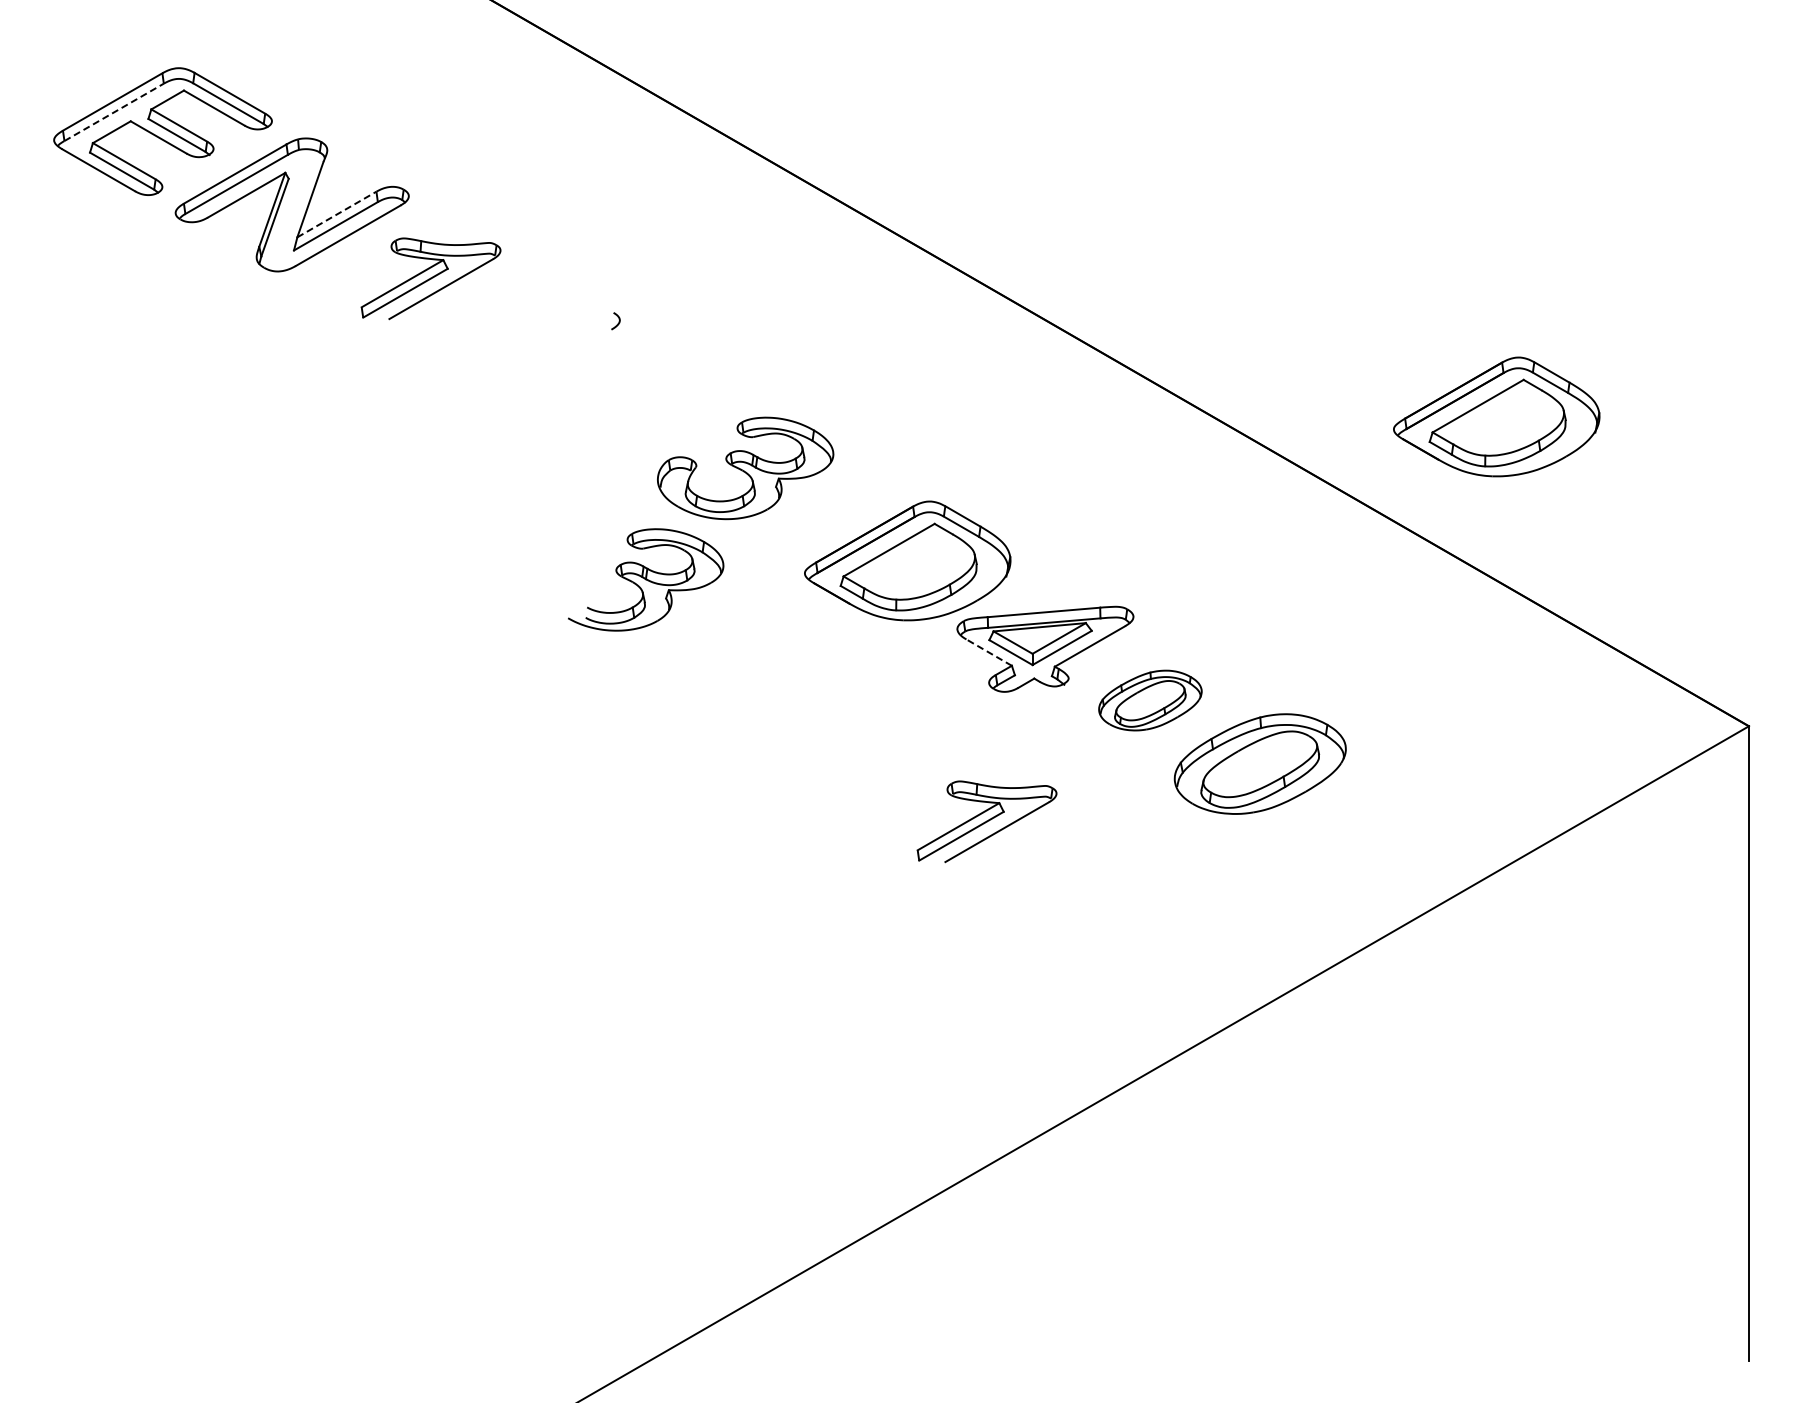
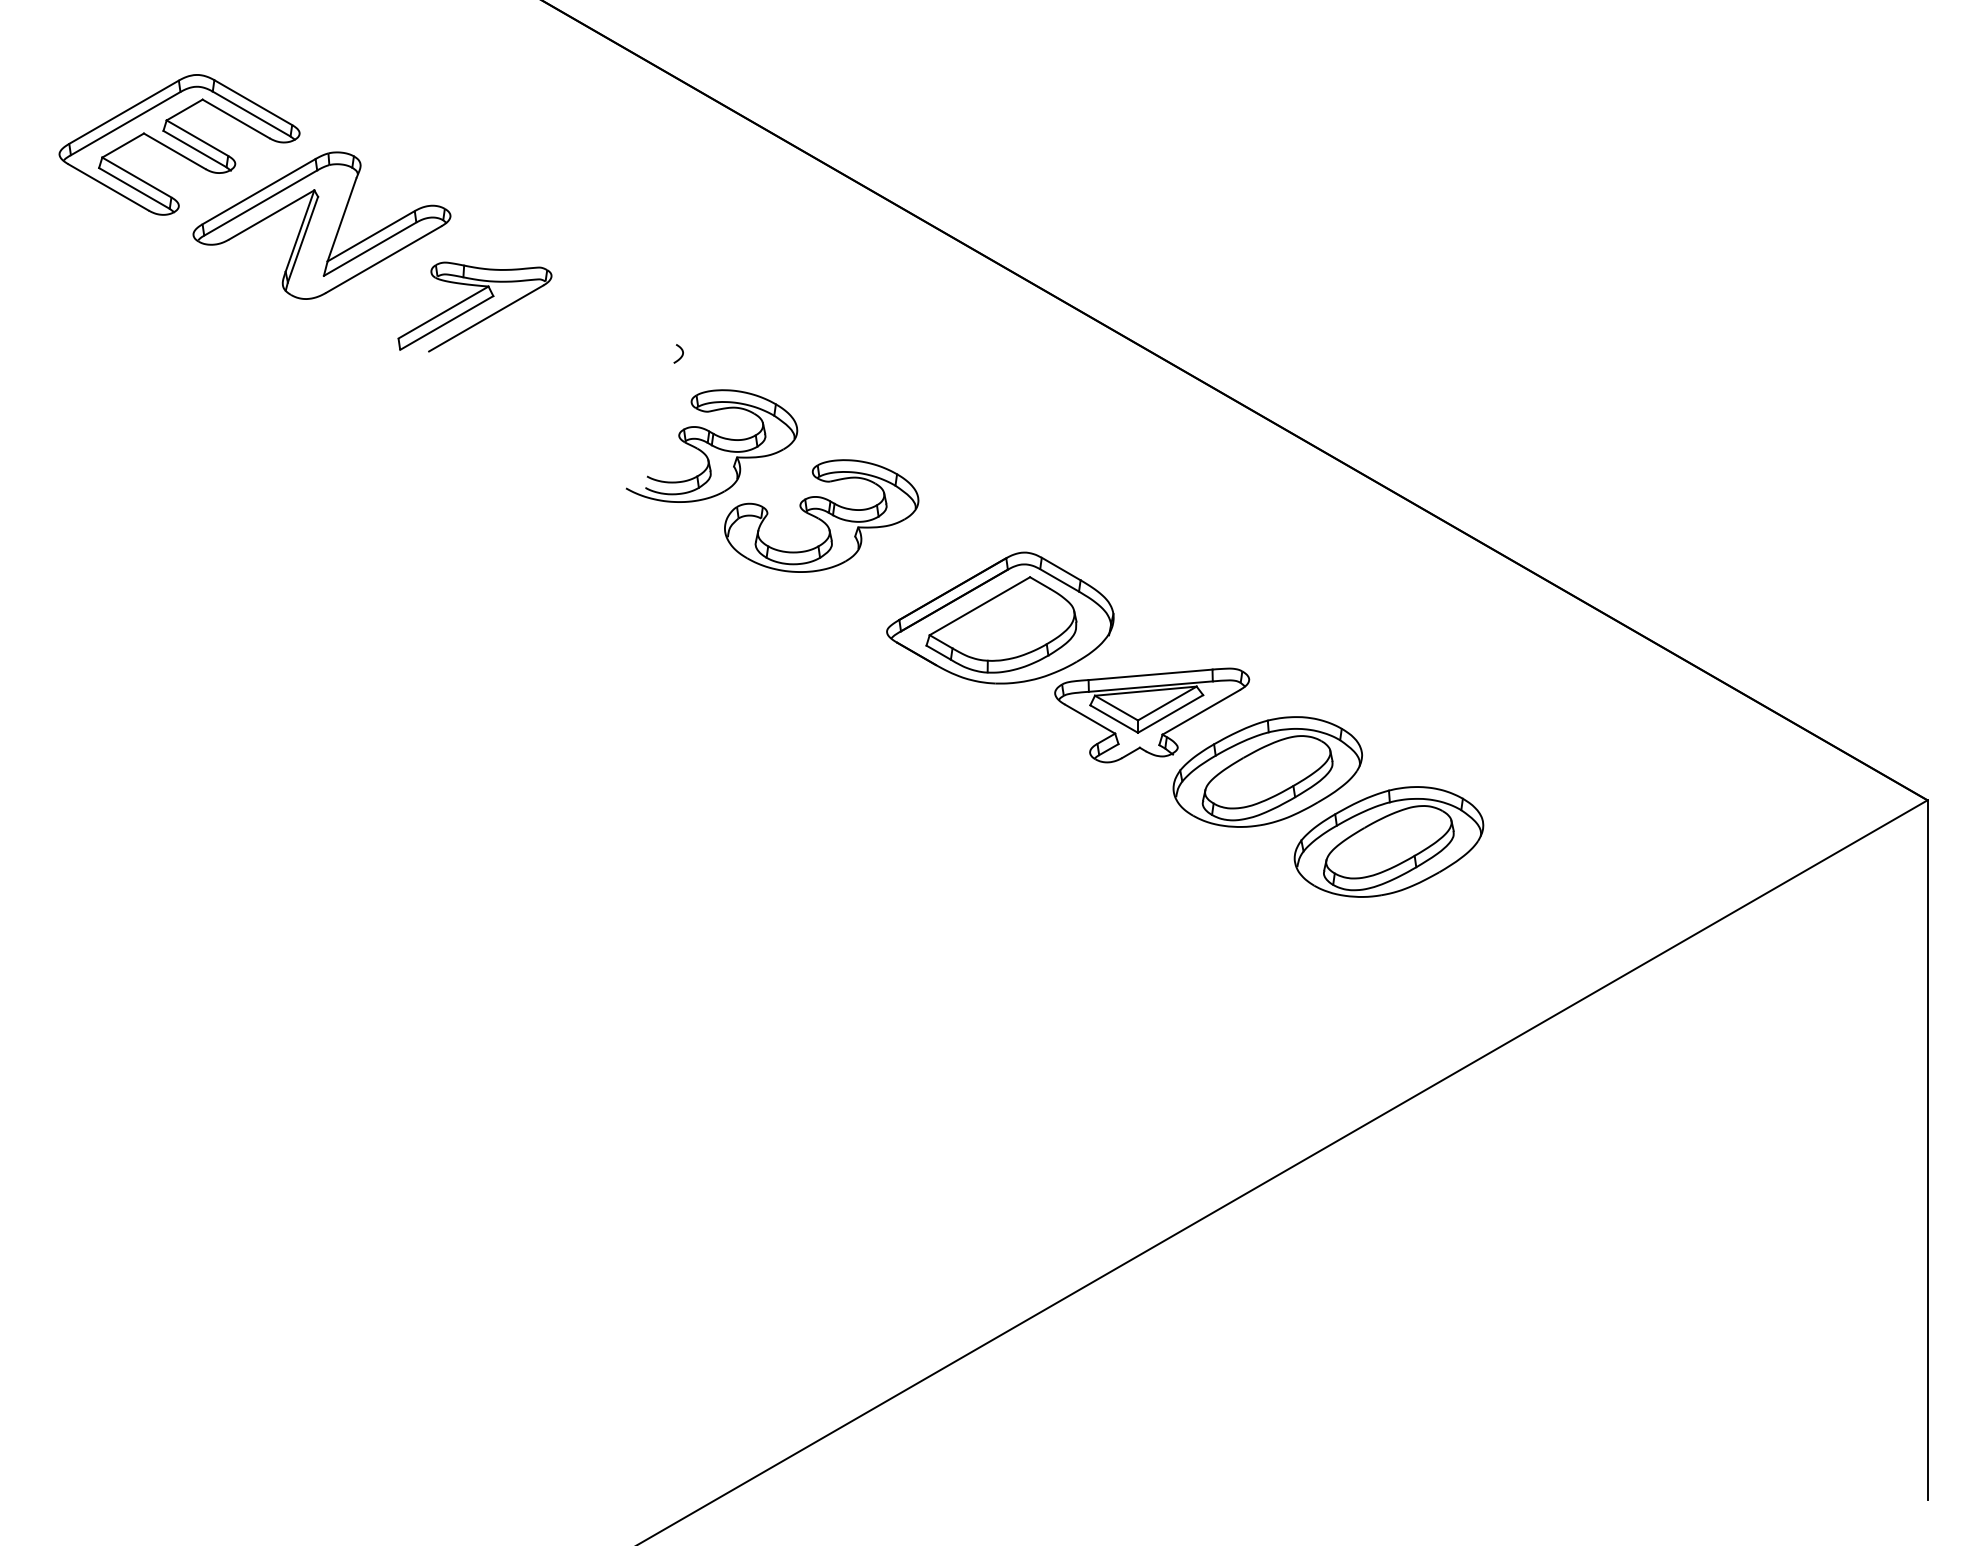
line: (114, 112) -> (126, 123), dashed -> solid
line: (336, 214) -> (370, 236), dashed -> solid
part: (1496, 416) -> (1649, 458), removed
part: (646, 579) -> (712, 445), moved
line: (988, 652) -> (1089, 718), dashed -> solid
part: (1150, 700) -> (1267, 771), size x1.67
part: (986, 821) -> (1087, 905), removed

